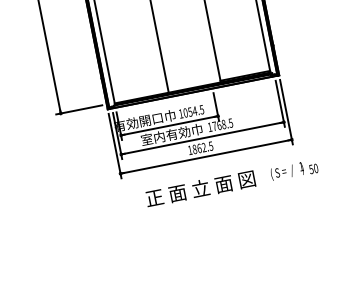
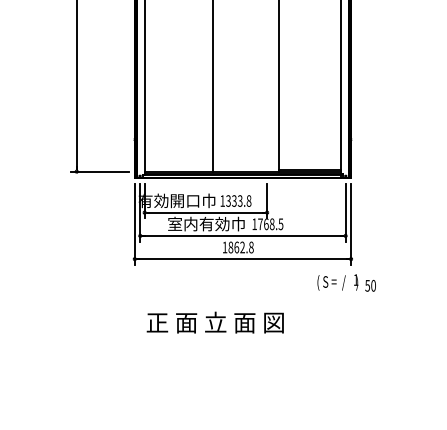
text: (193, 110) -> (238, 200), 1054.5 -> 1333.8
text: (211, 146) -> (251, 247), 1862.5 -> 1862.8
text: (294, 170) -> (346, 282), moved
text: (199, 188) -> (214, 322), moved

